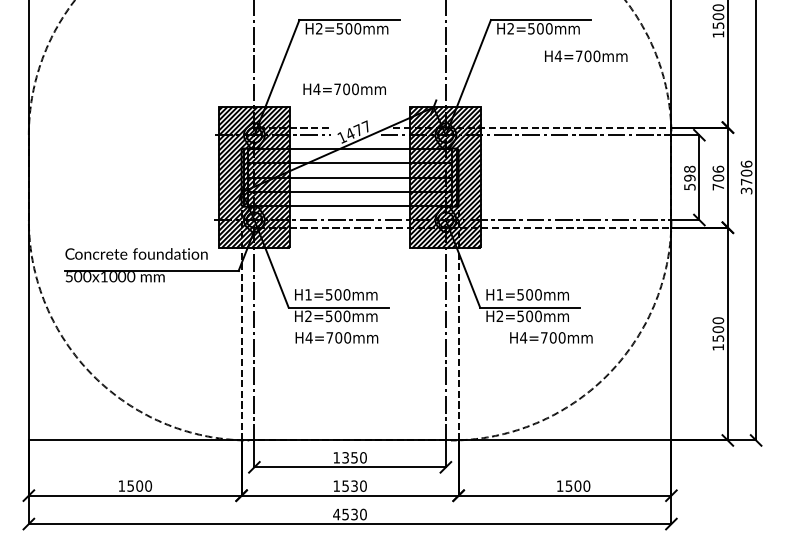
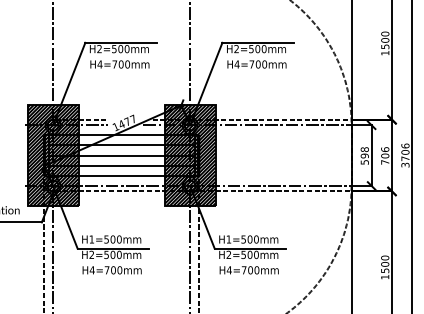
text: (586, 56) -> (257, 64), moved
text: (344, 89) -> (119, 64), moved
text: (551, 337) -> (249, 270), moved

